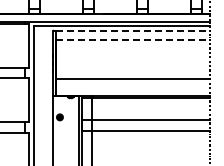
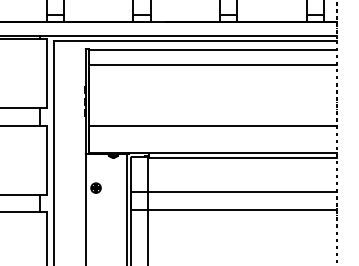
line: (133, 30) -> (213, 48), dashed -> solid
line: (133, 40) -> (213, 64), dashed -> solid

